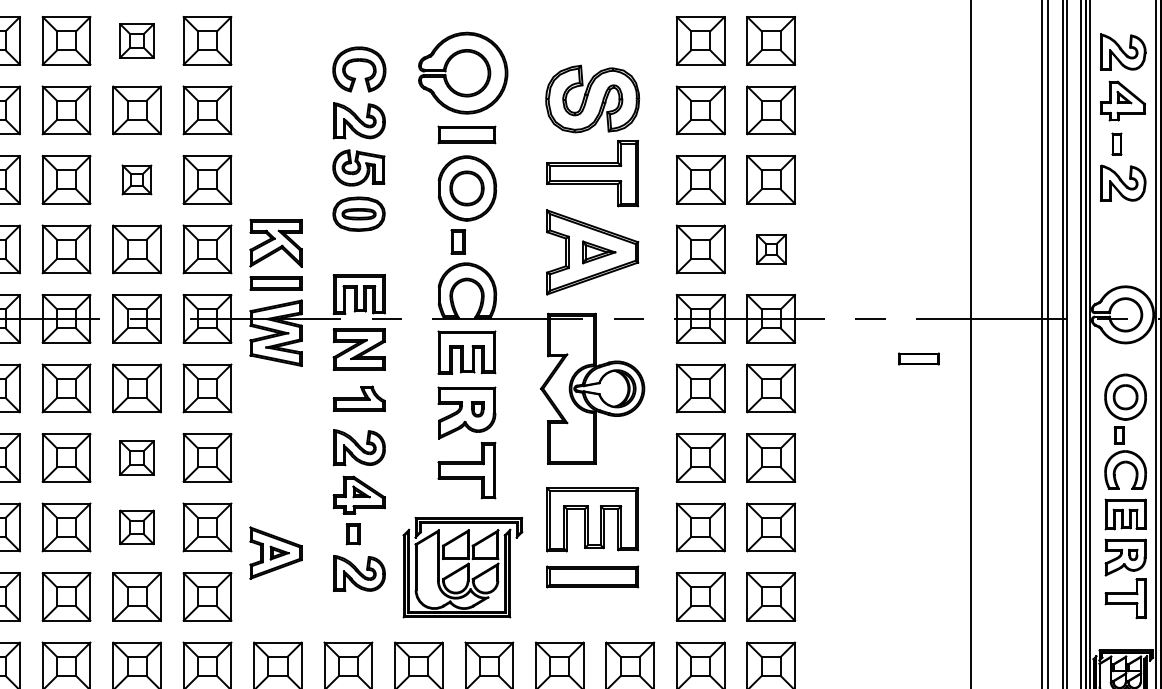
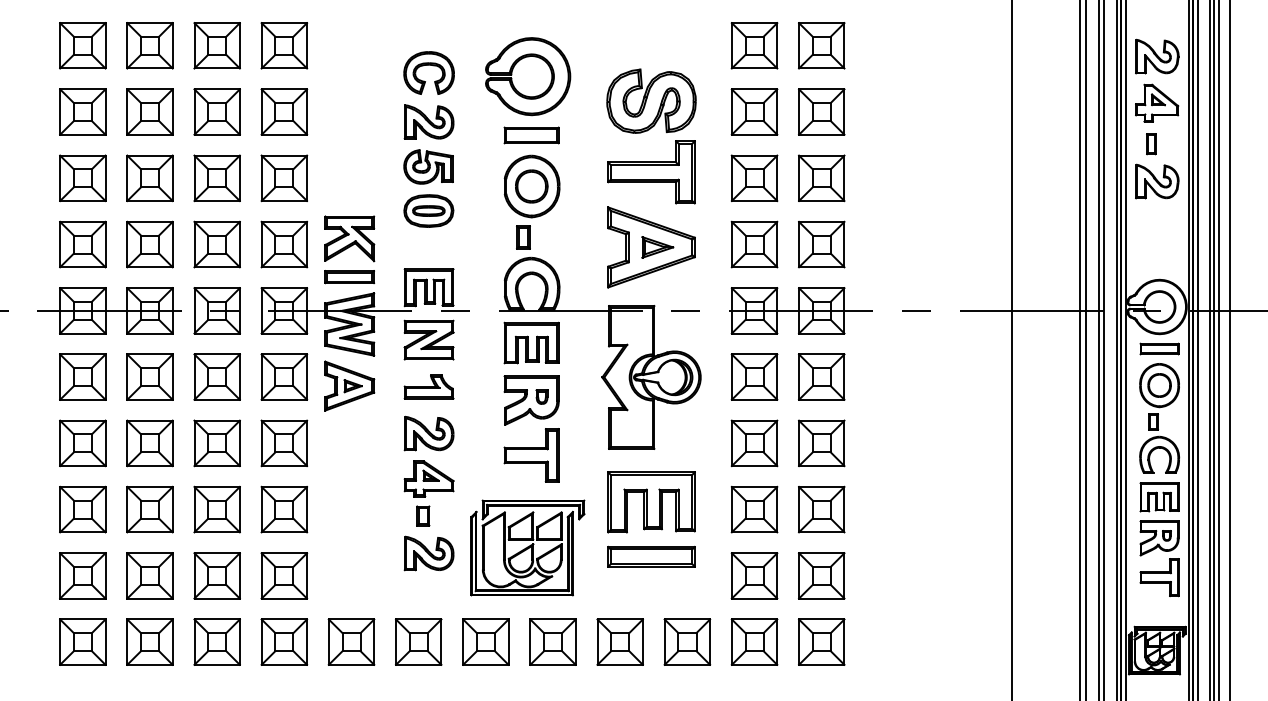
part: (136, 40) -> (216, 45), size x1.43
part: (136, 180) -> (216, 178), size x1.67
part: (770, 249) -> (821, 244), size x1.67
part: (918, 358) -> (1159, 348), moved
part: (136, 458) -> (216, 443), size x1.43
part: (136, 527) -> (216, 509), size x1.43
part: (275, 552) -> (349, 385), moved

